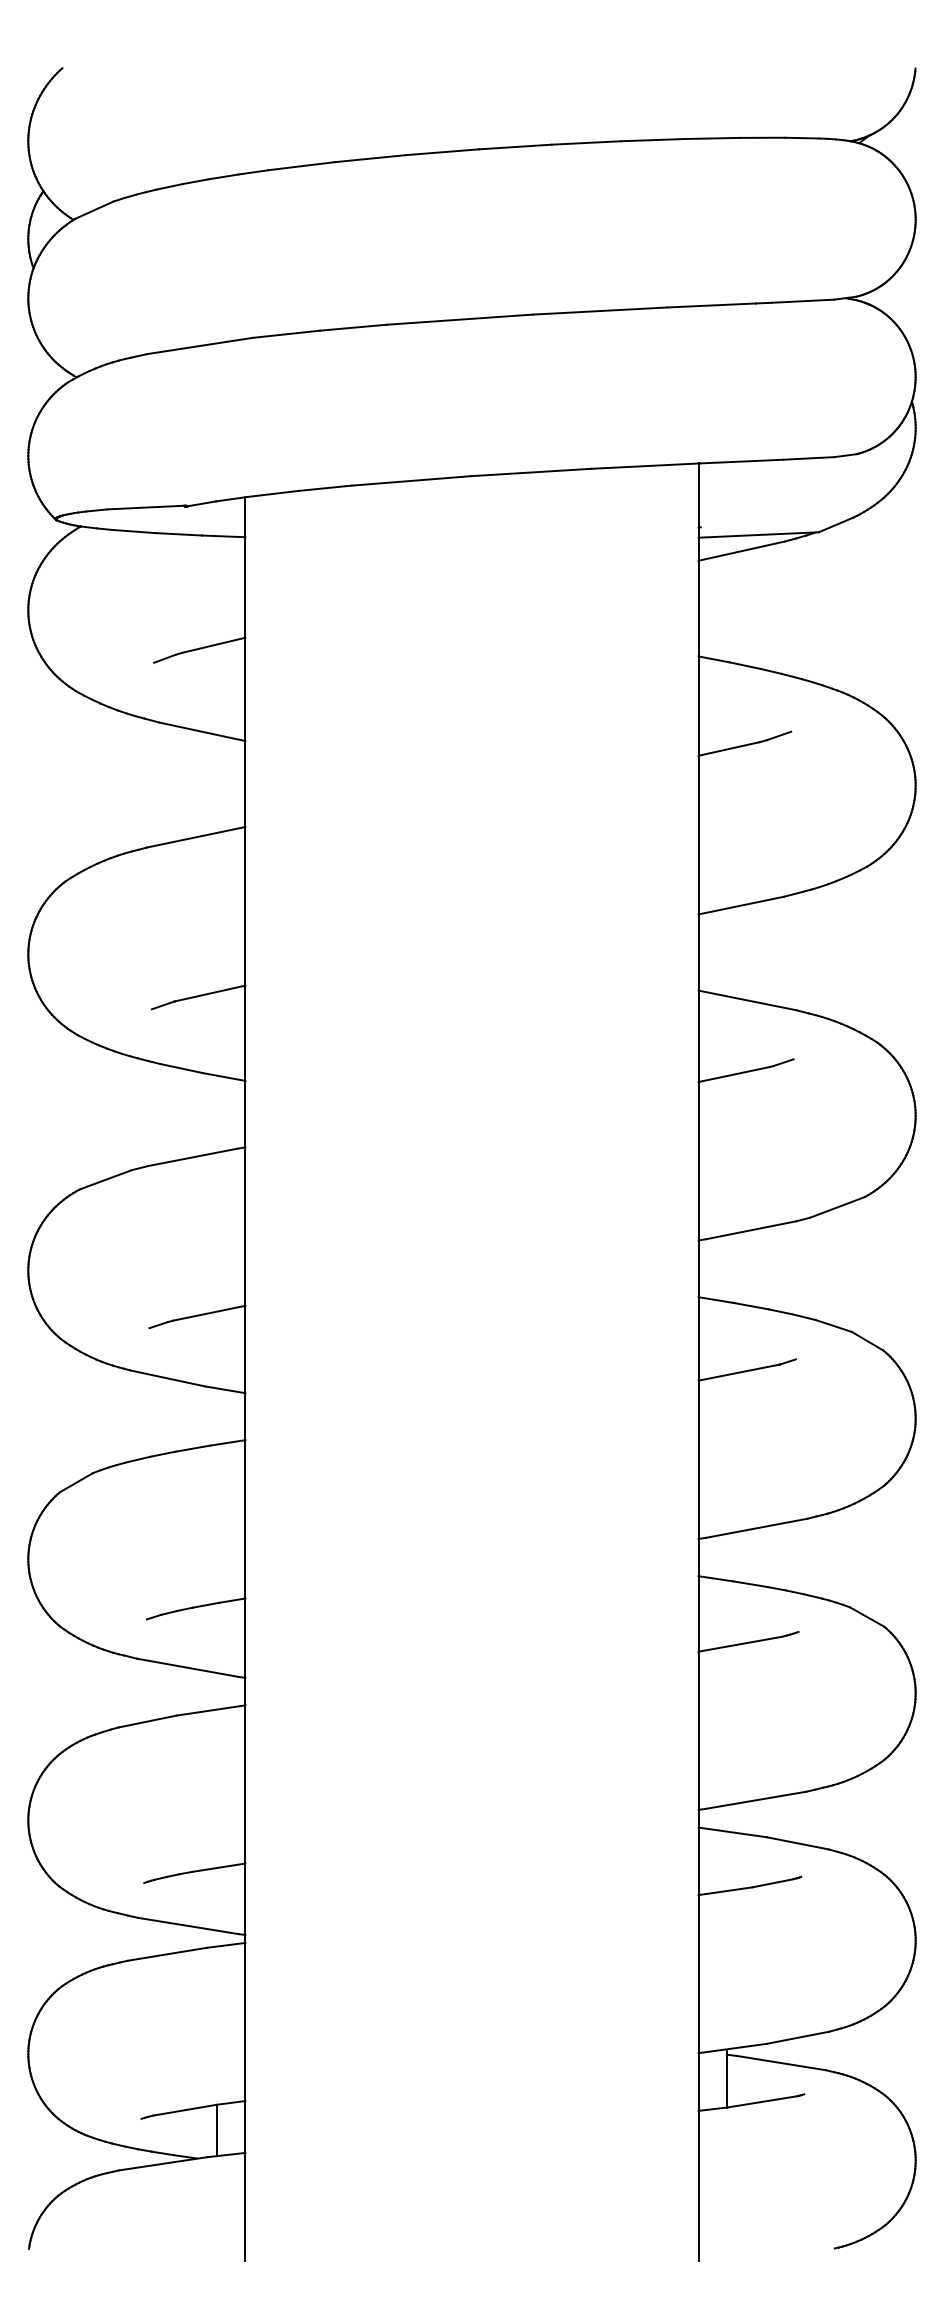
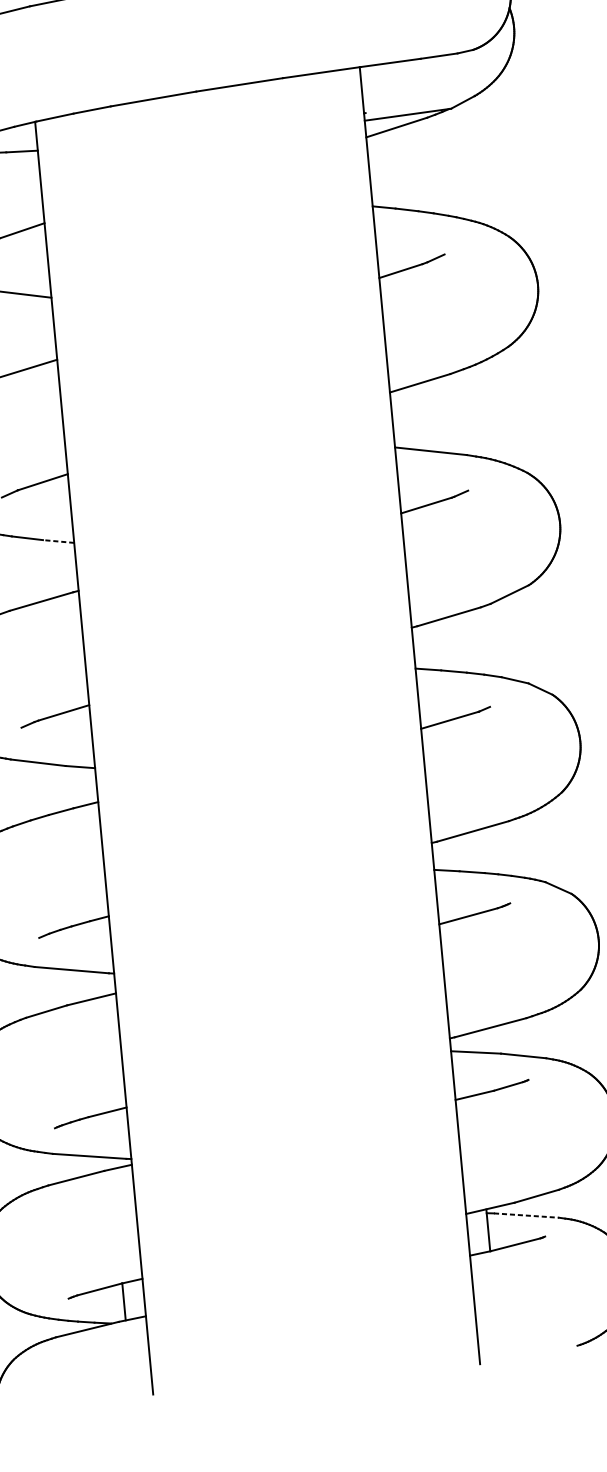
line: (224, 1077) -> (58, 541), solid -> dashed
line: (781, 2063) -> (526, 1215), solid -> dashed

